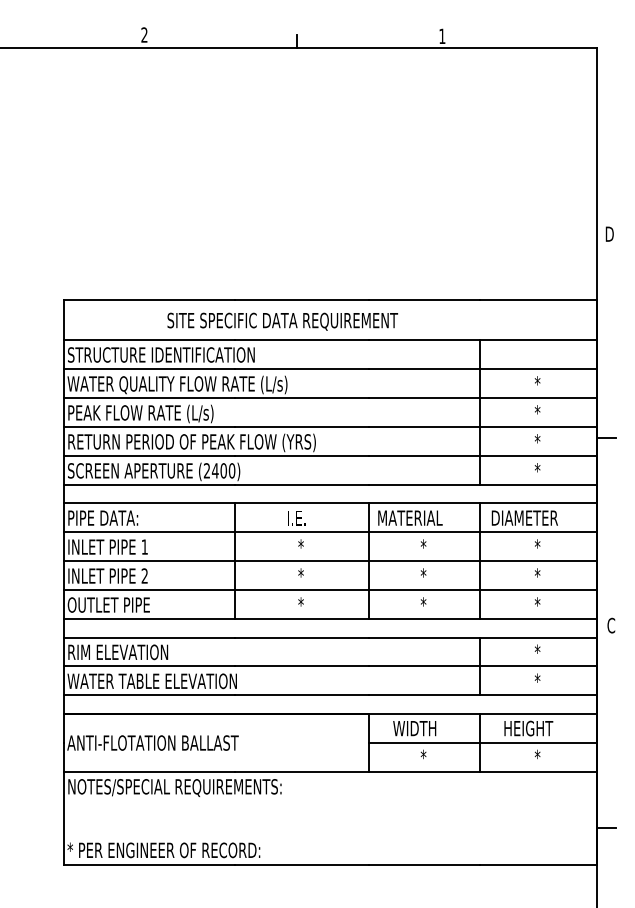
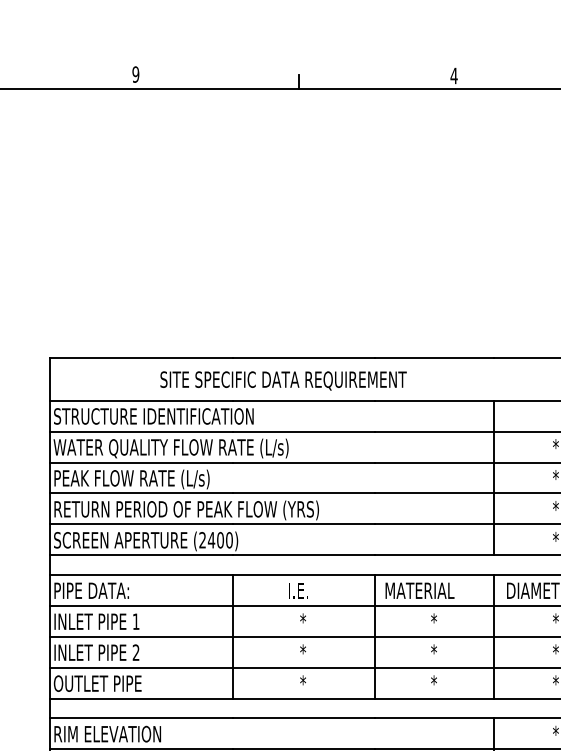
text: (144, 34) -> (135, 73), 2 -> 9
text: (441, 35) -> (453, 75), 1 -> 4

